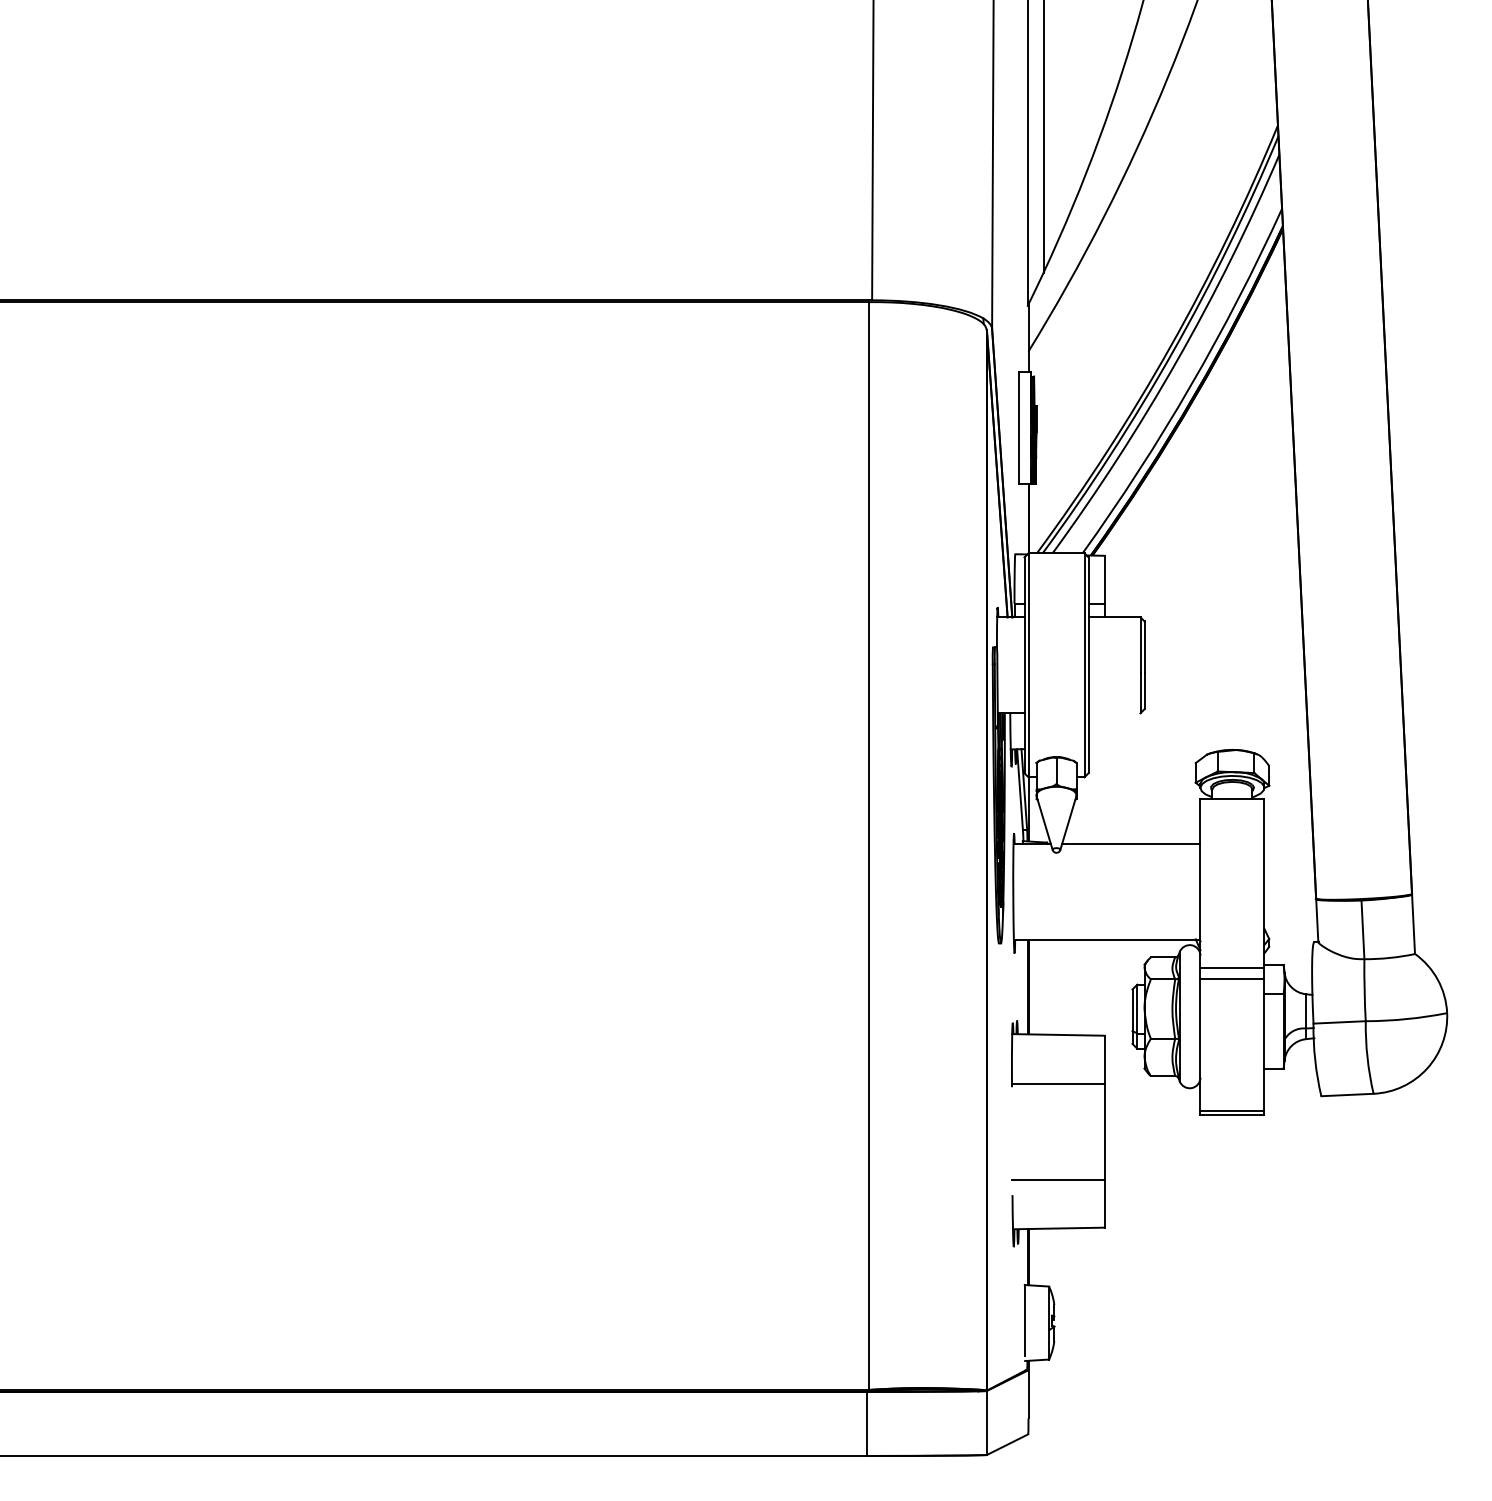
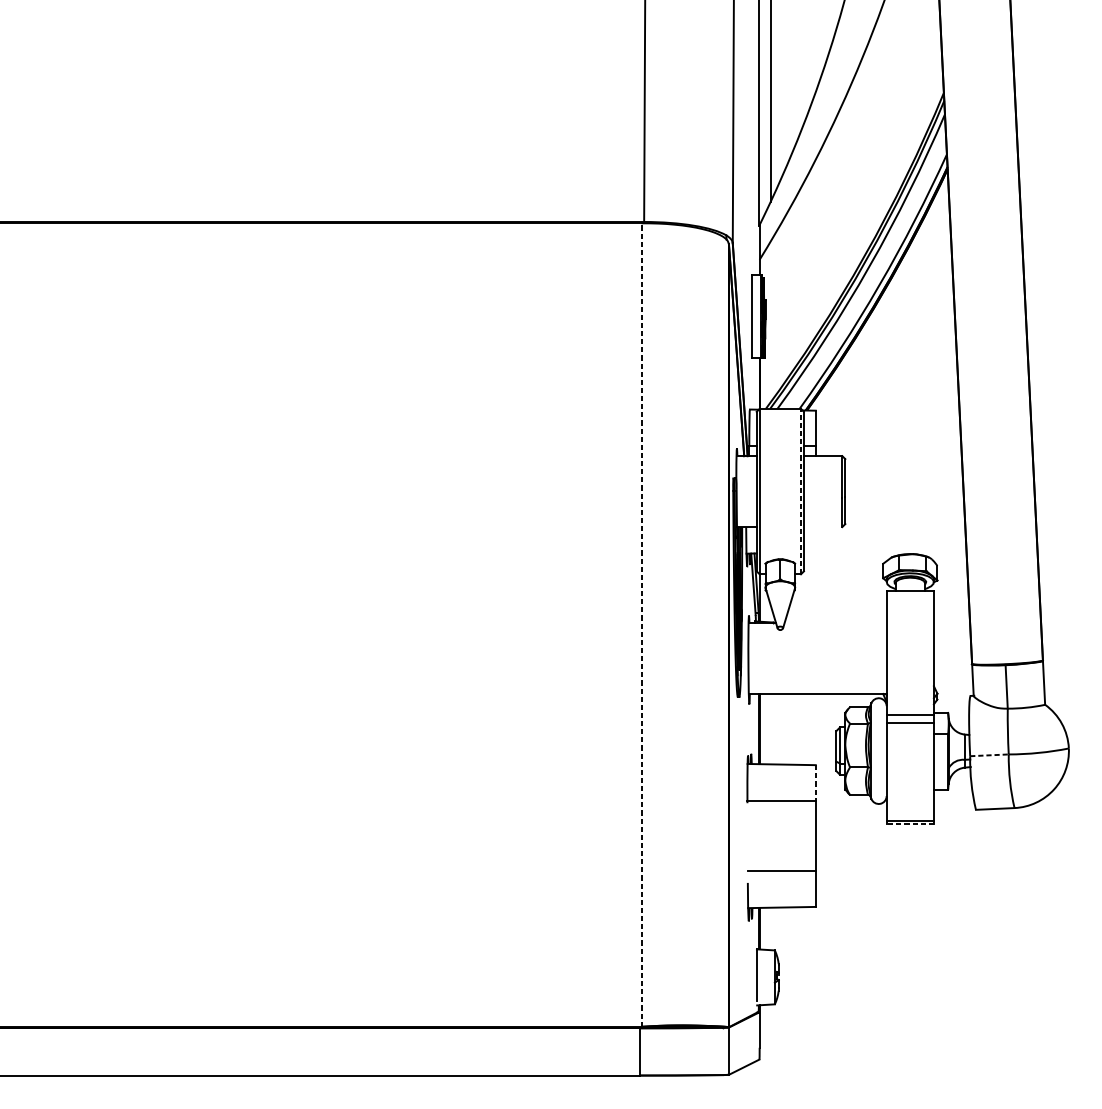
line: (1084, 665) -> (801, 491), solid -> dashed
line: (1131, 843) -> (835, 623), removed
line: (868, 846) -> (641, 625), solid -> dashed
line: (1340, 1022) -> (990, 755), solid -> dashed
line: (1104, 1059) -> (815, 782), solid -> dashed
line: (1232, 1115) -> (910, 824), solid -> dashed

